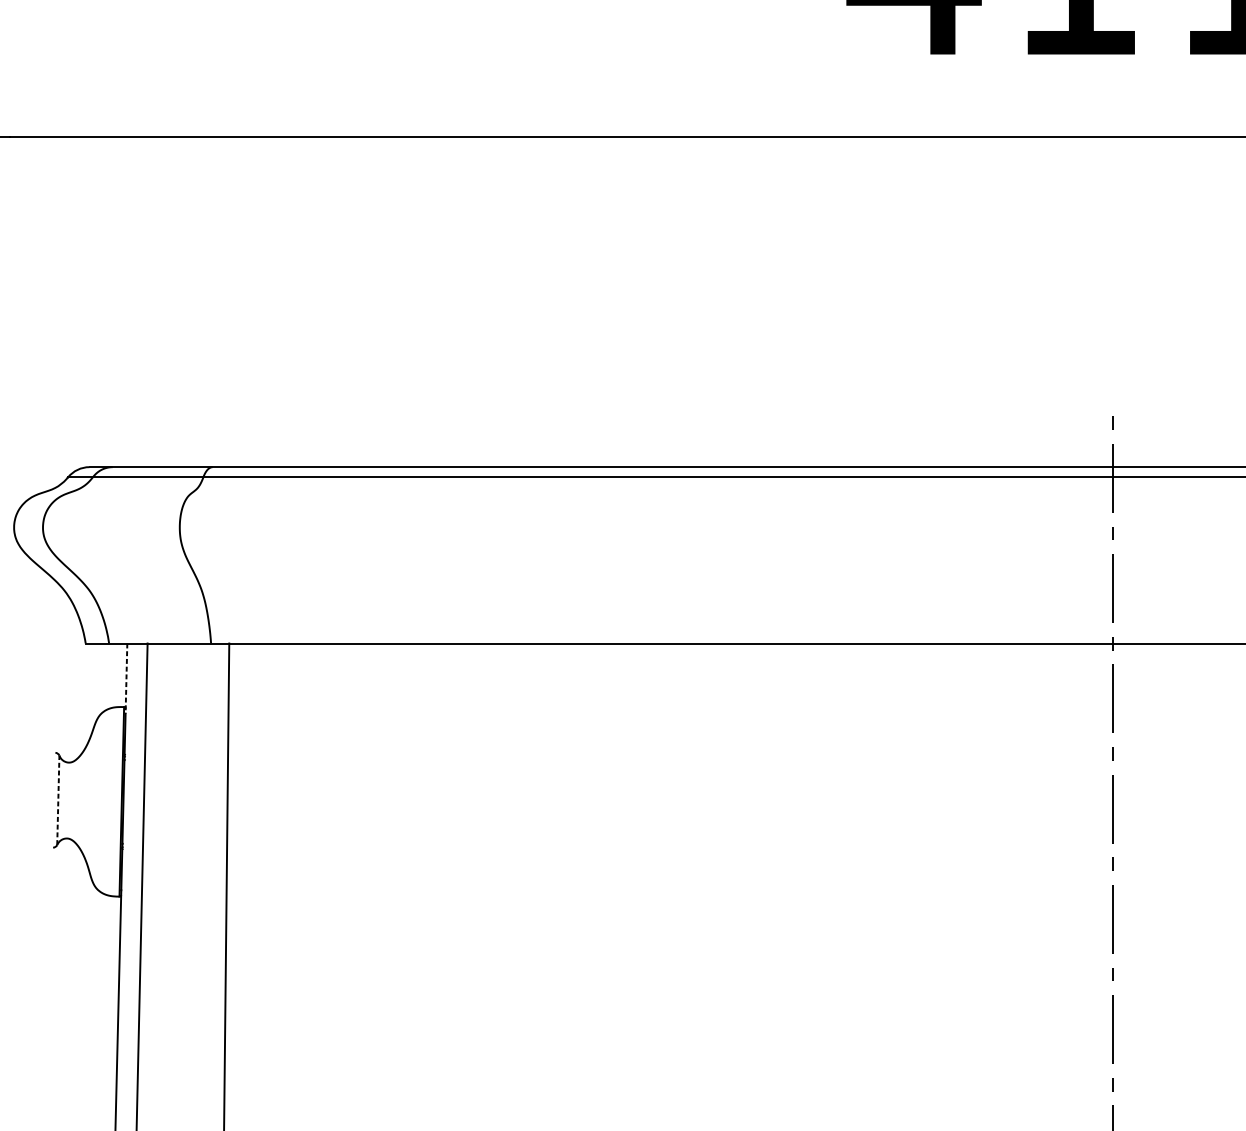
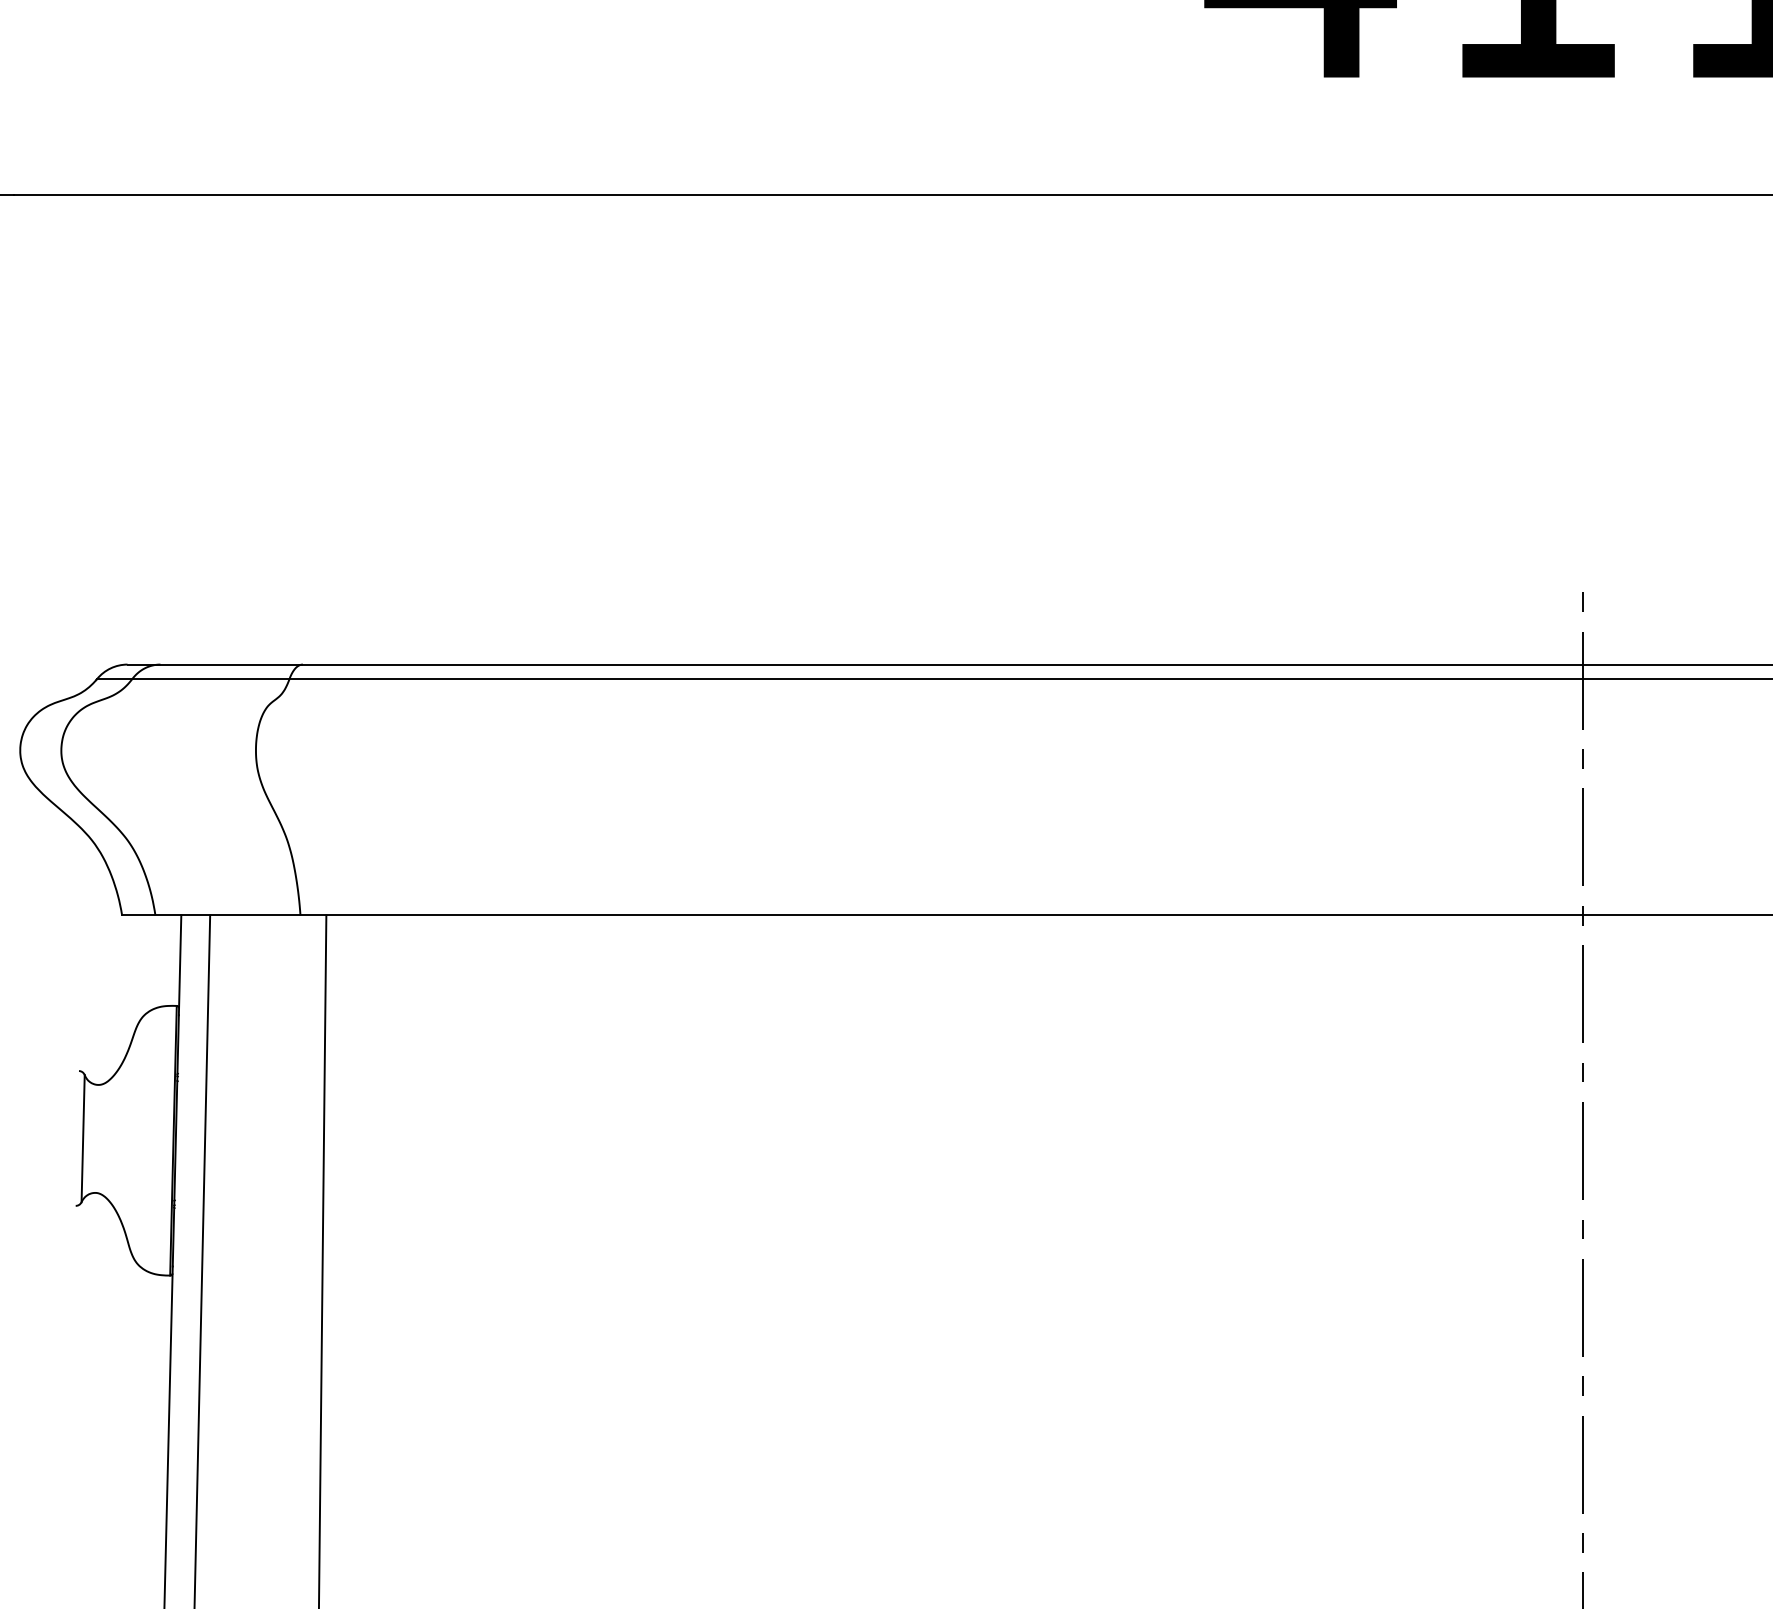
line: (126, 678) -> (180, 965), dashed -> solid
line: (58, 800) -> (83, 1138), dashed -> solid

